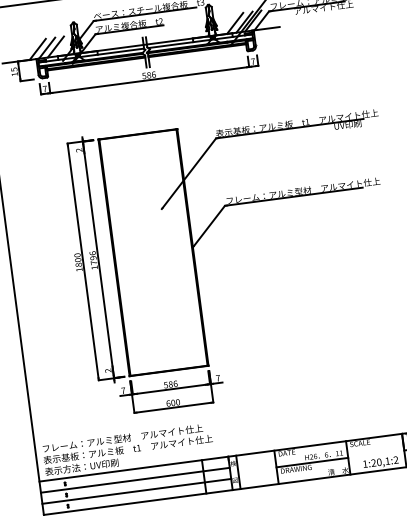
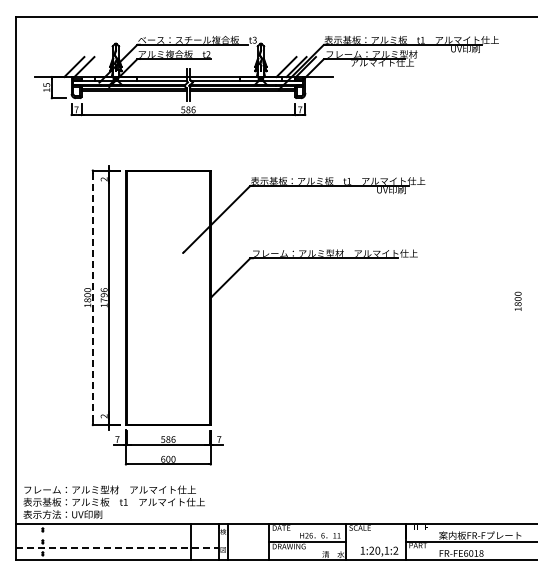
line: (55, 47) -> (93, 67), removed
line: (82, 261) -> (92, 297), solid -> dashed
line: (135, 480) -> (117, 535), removed
line: (137, 491) -> (118, 547), solid -> dashed

